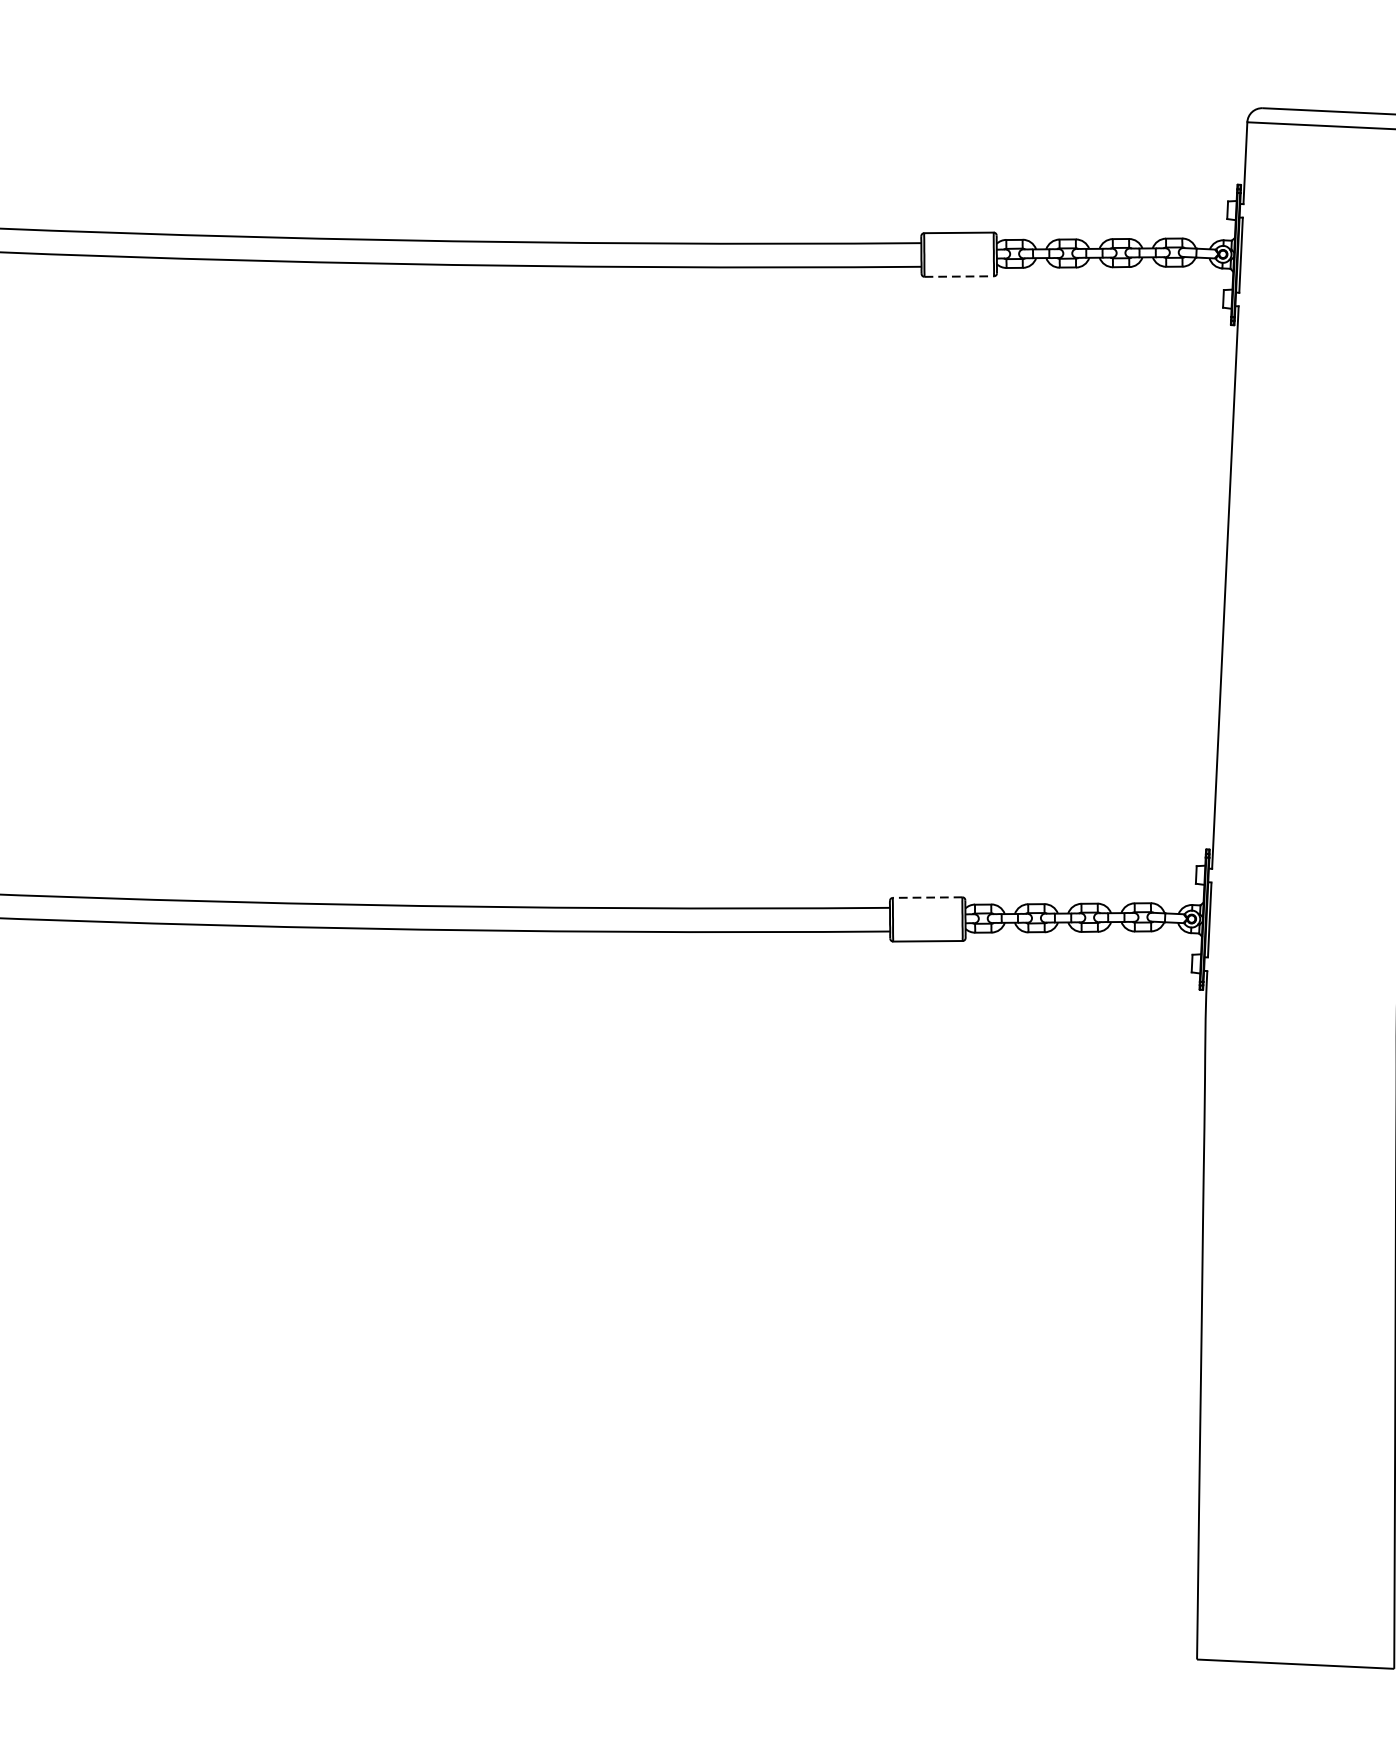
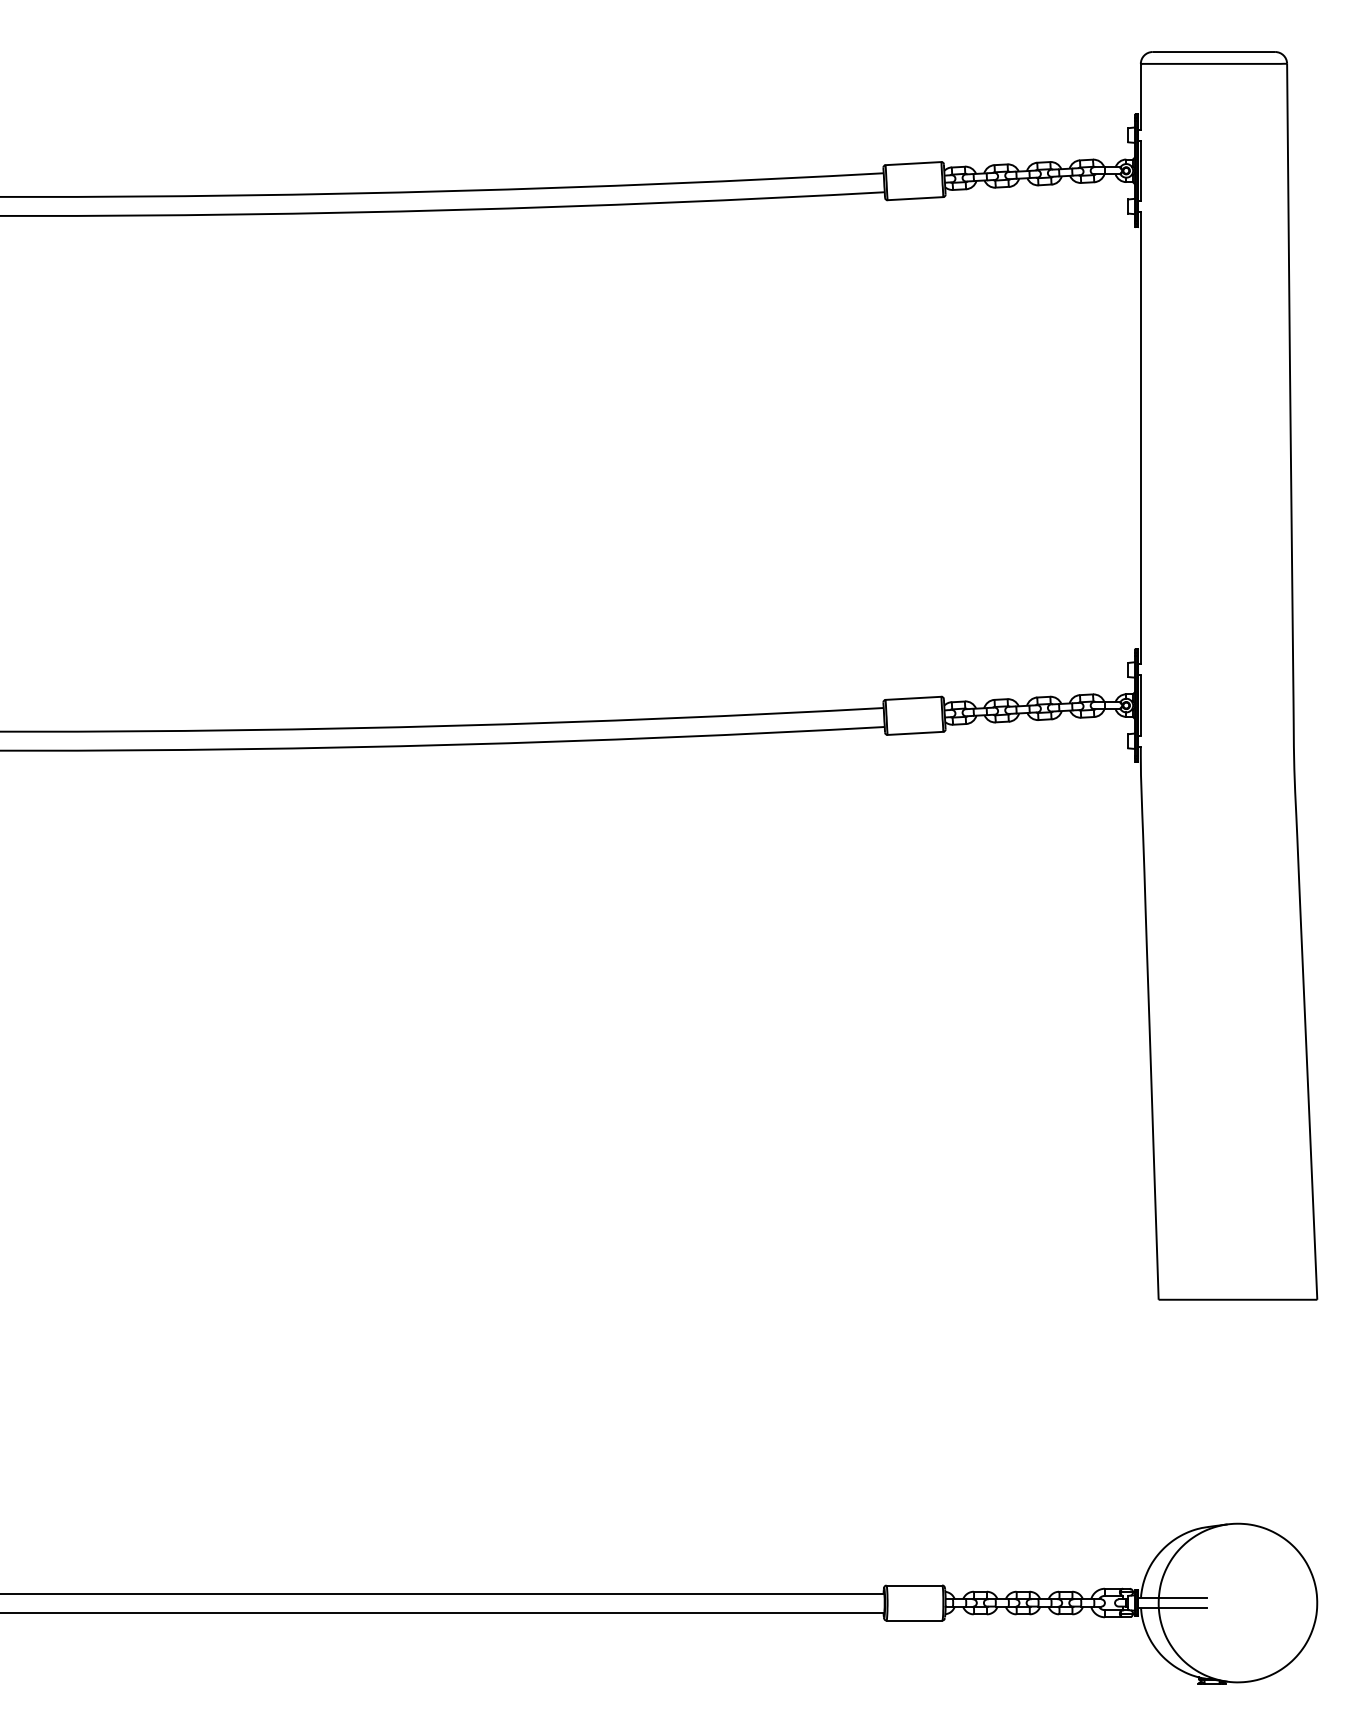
line: (959, 276) -> (915, 198), dashed -> solid
line: (927, 897) -> (913, 698), dashed -> solid

